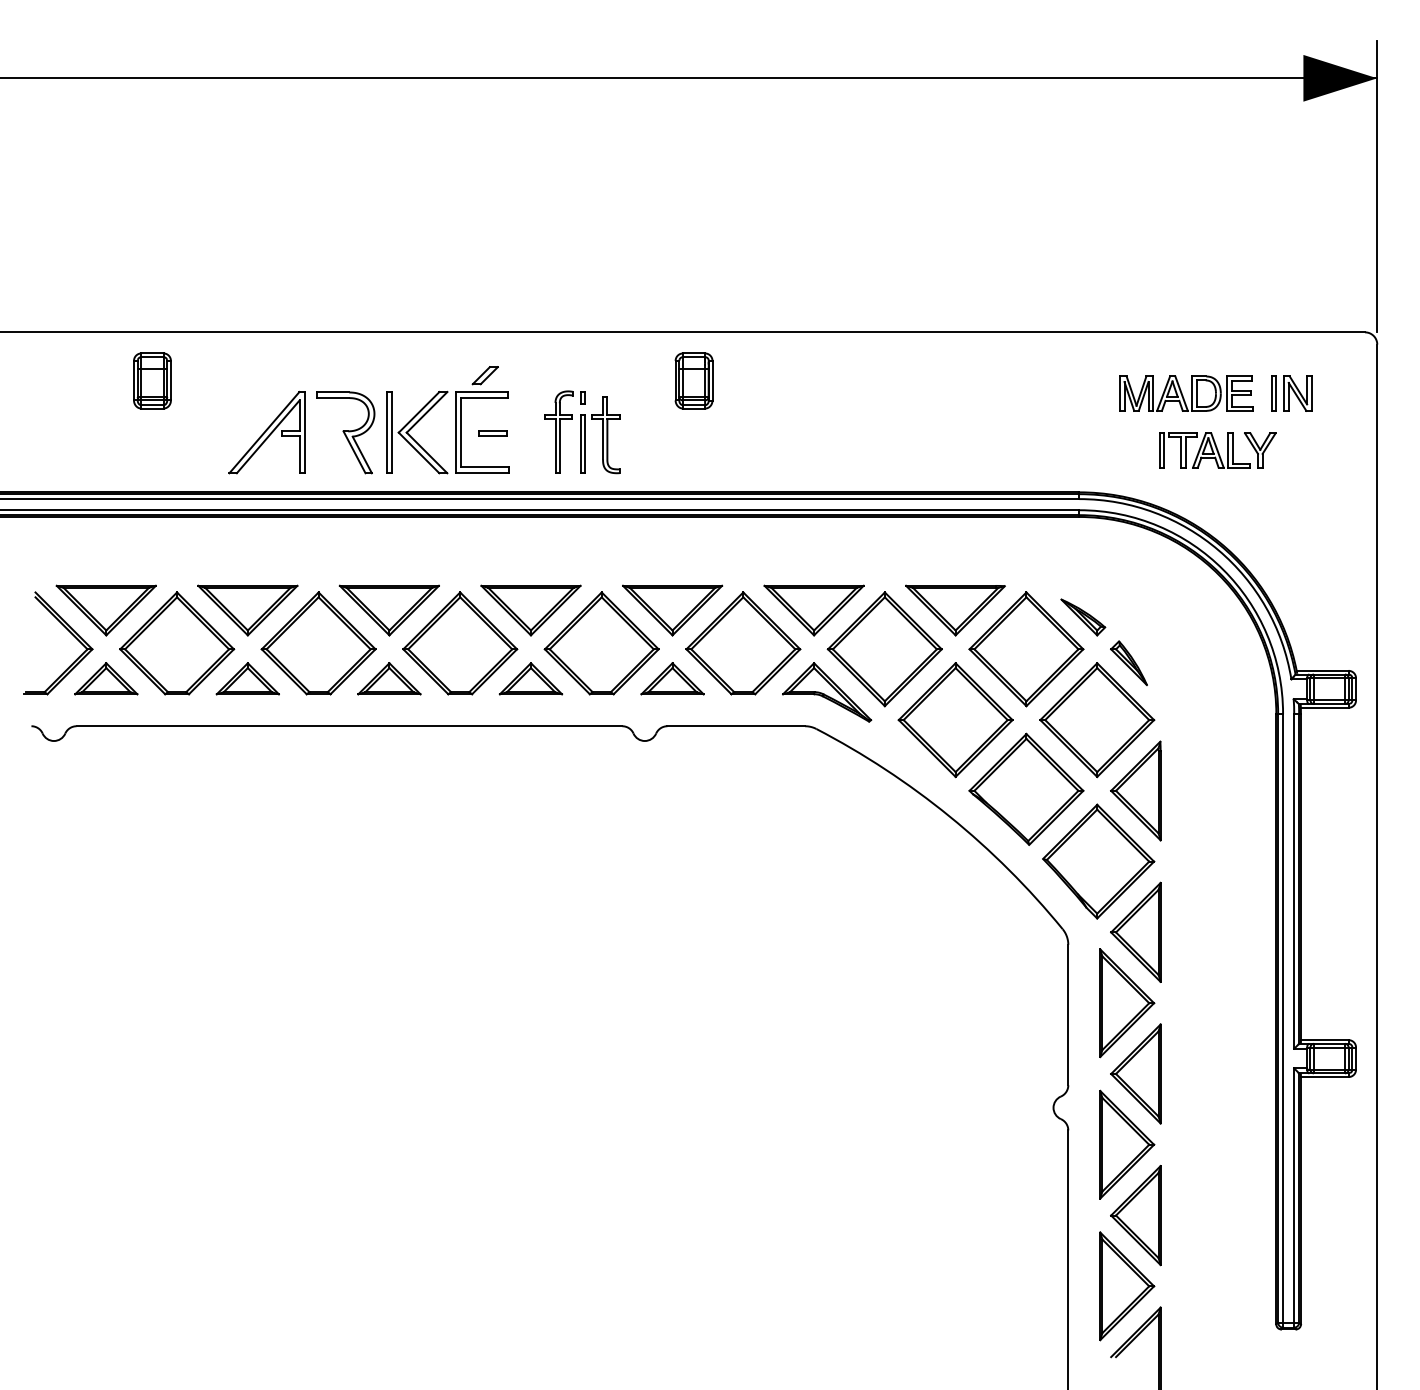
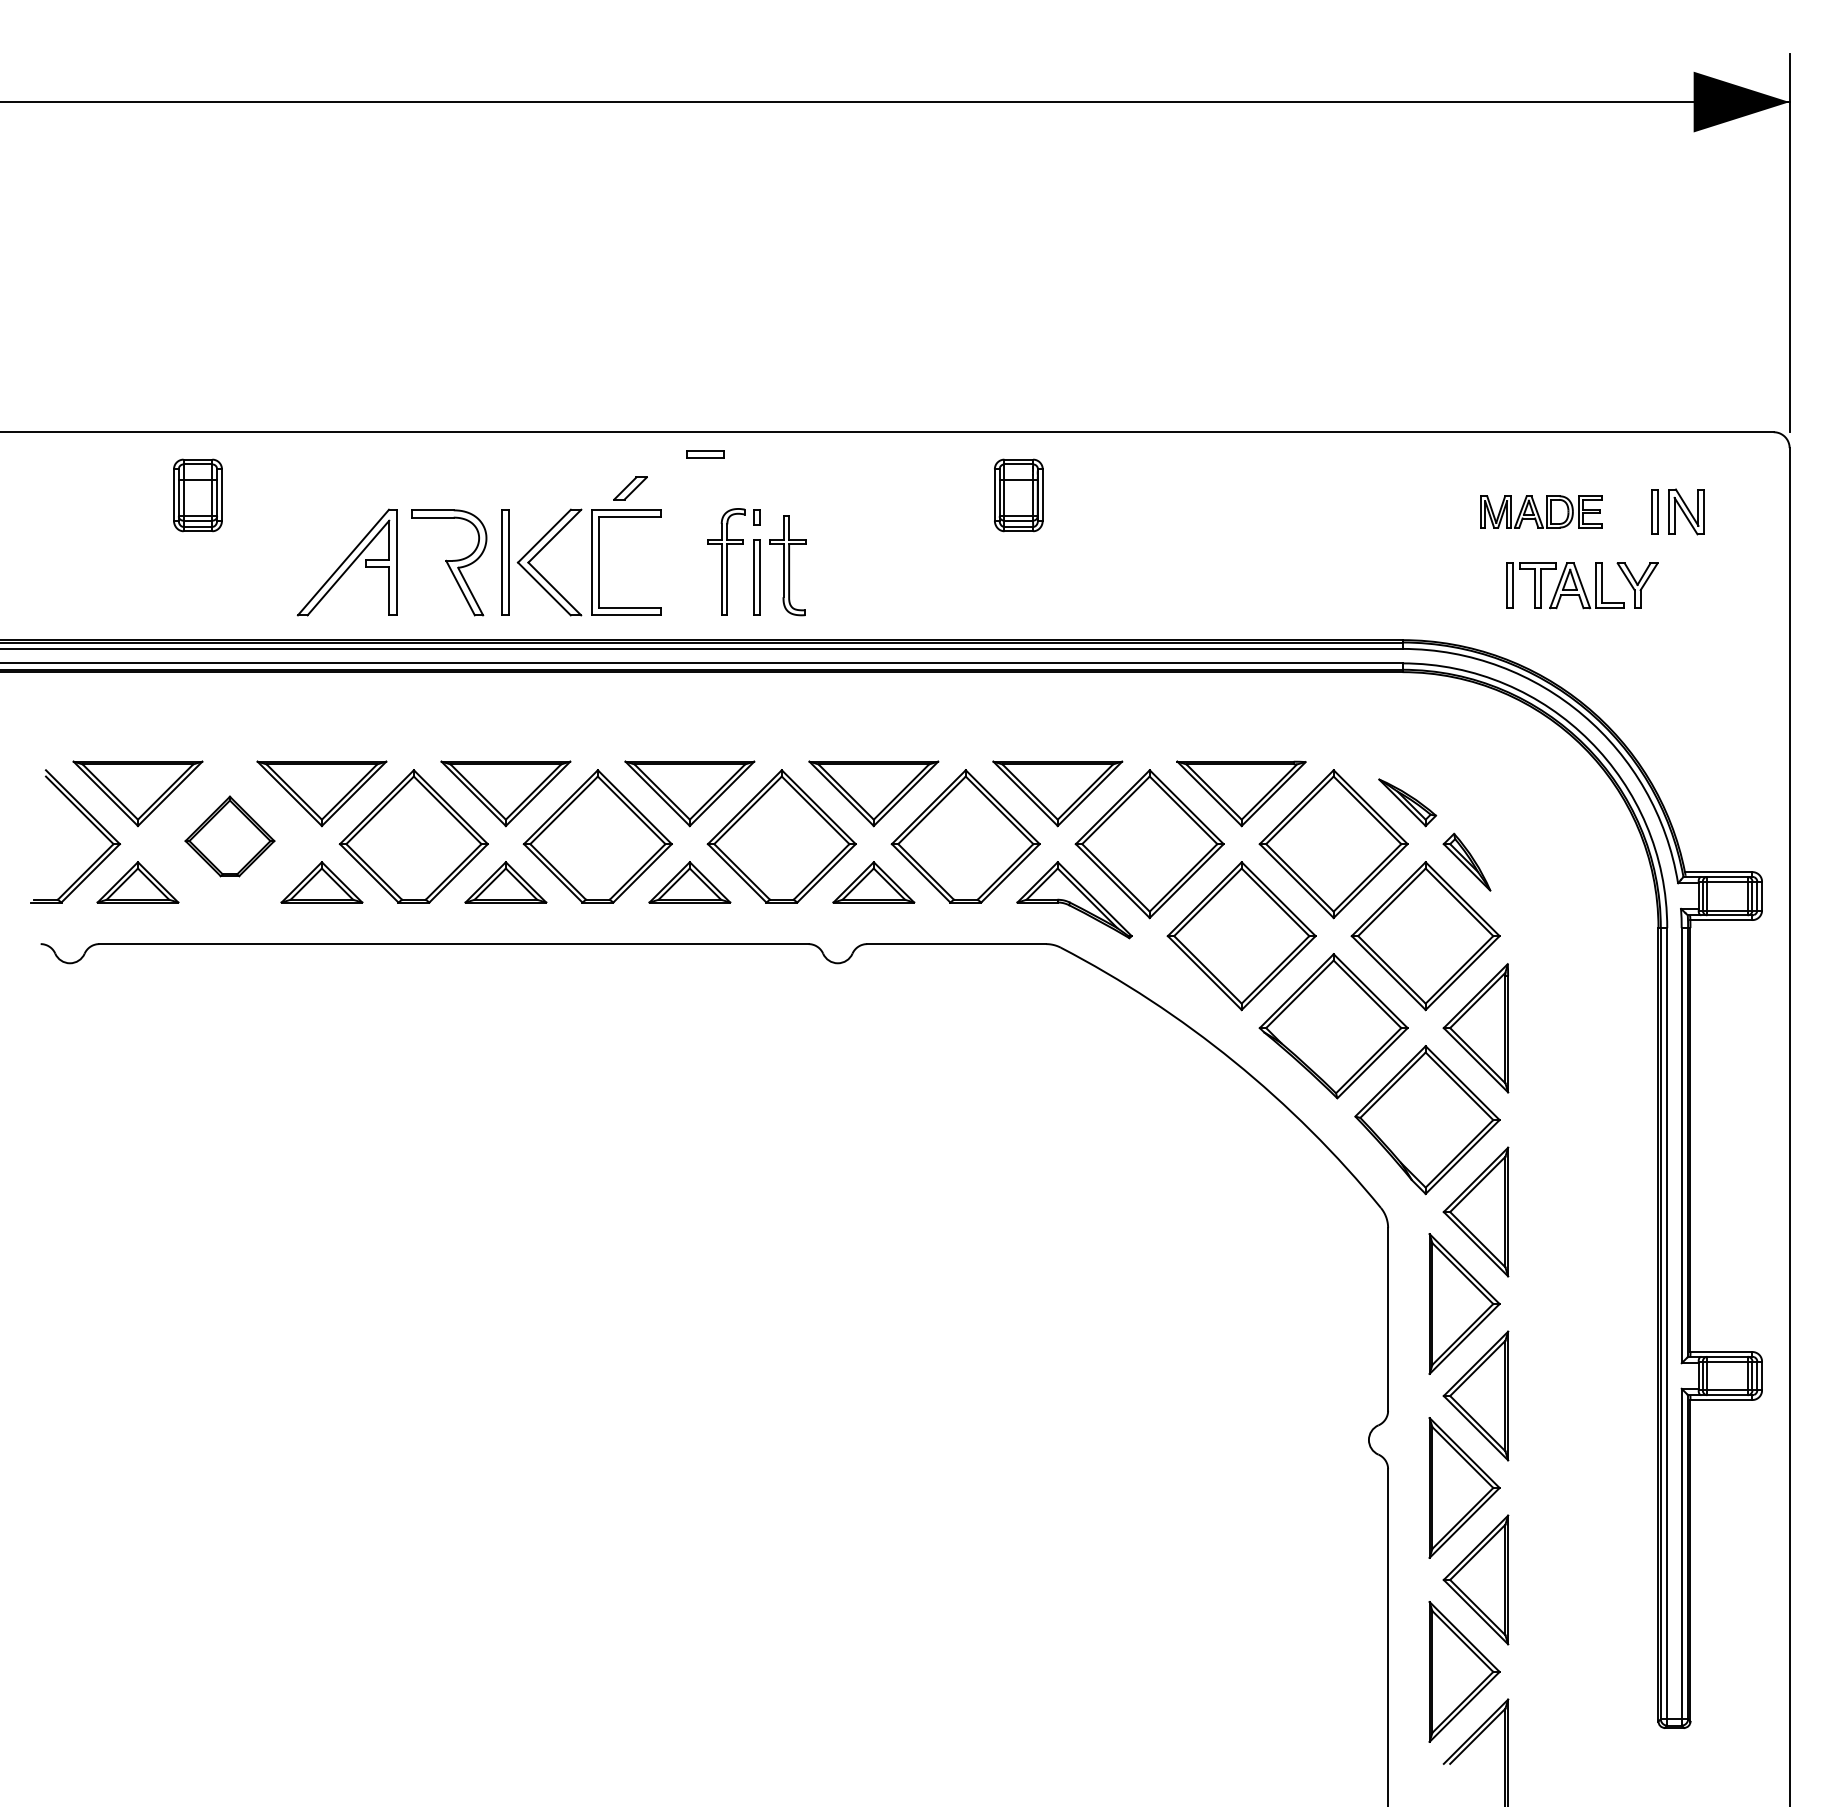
part: (693, 381) -> (1018, 495), moved
part: (1186, 393) -> (1541, 511), size x0.7
part: (493, 433) -> (705, 454), moved
part: (176, 643) -> (229, 836), size x0.6

